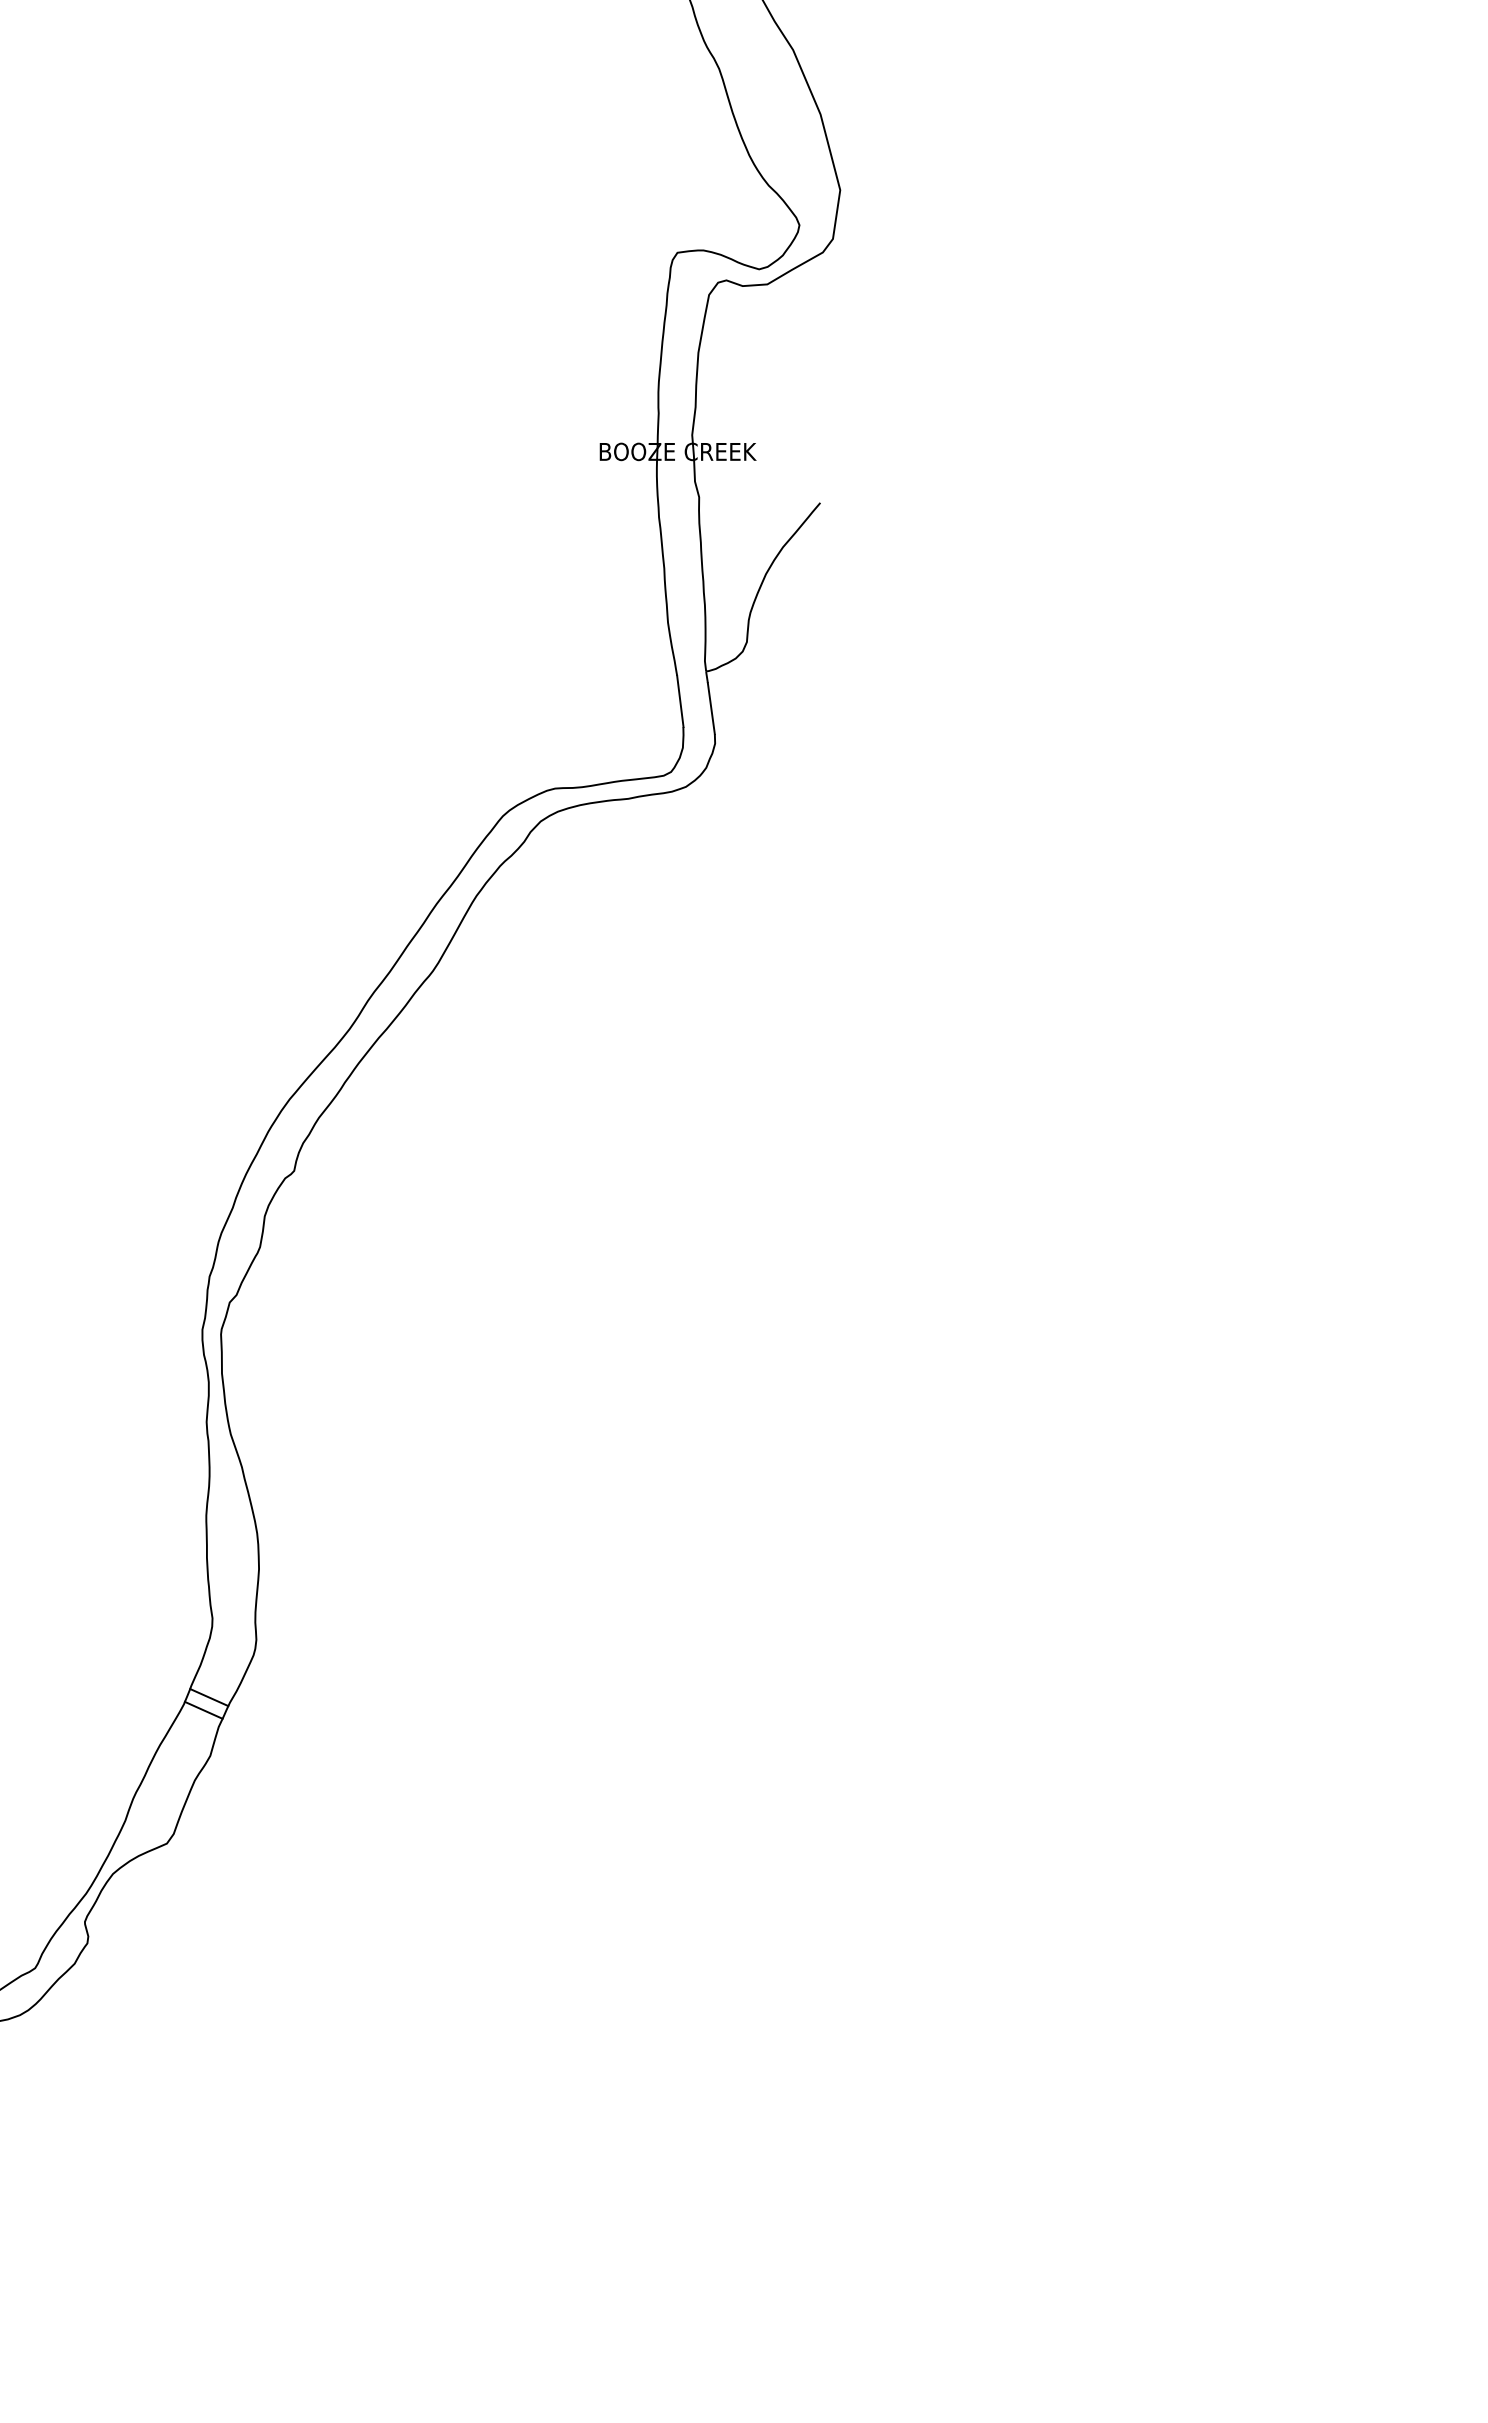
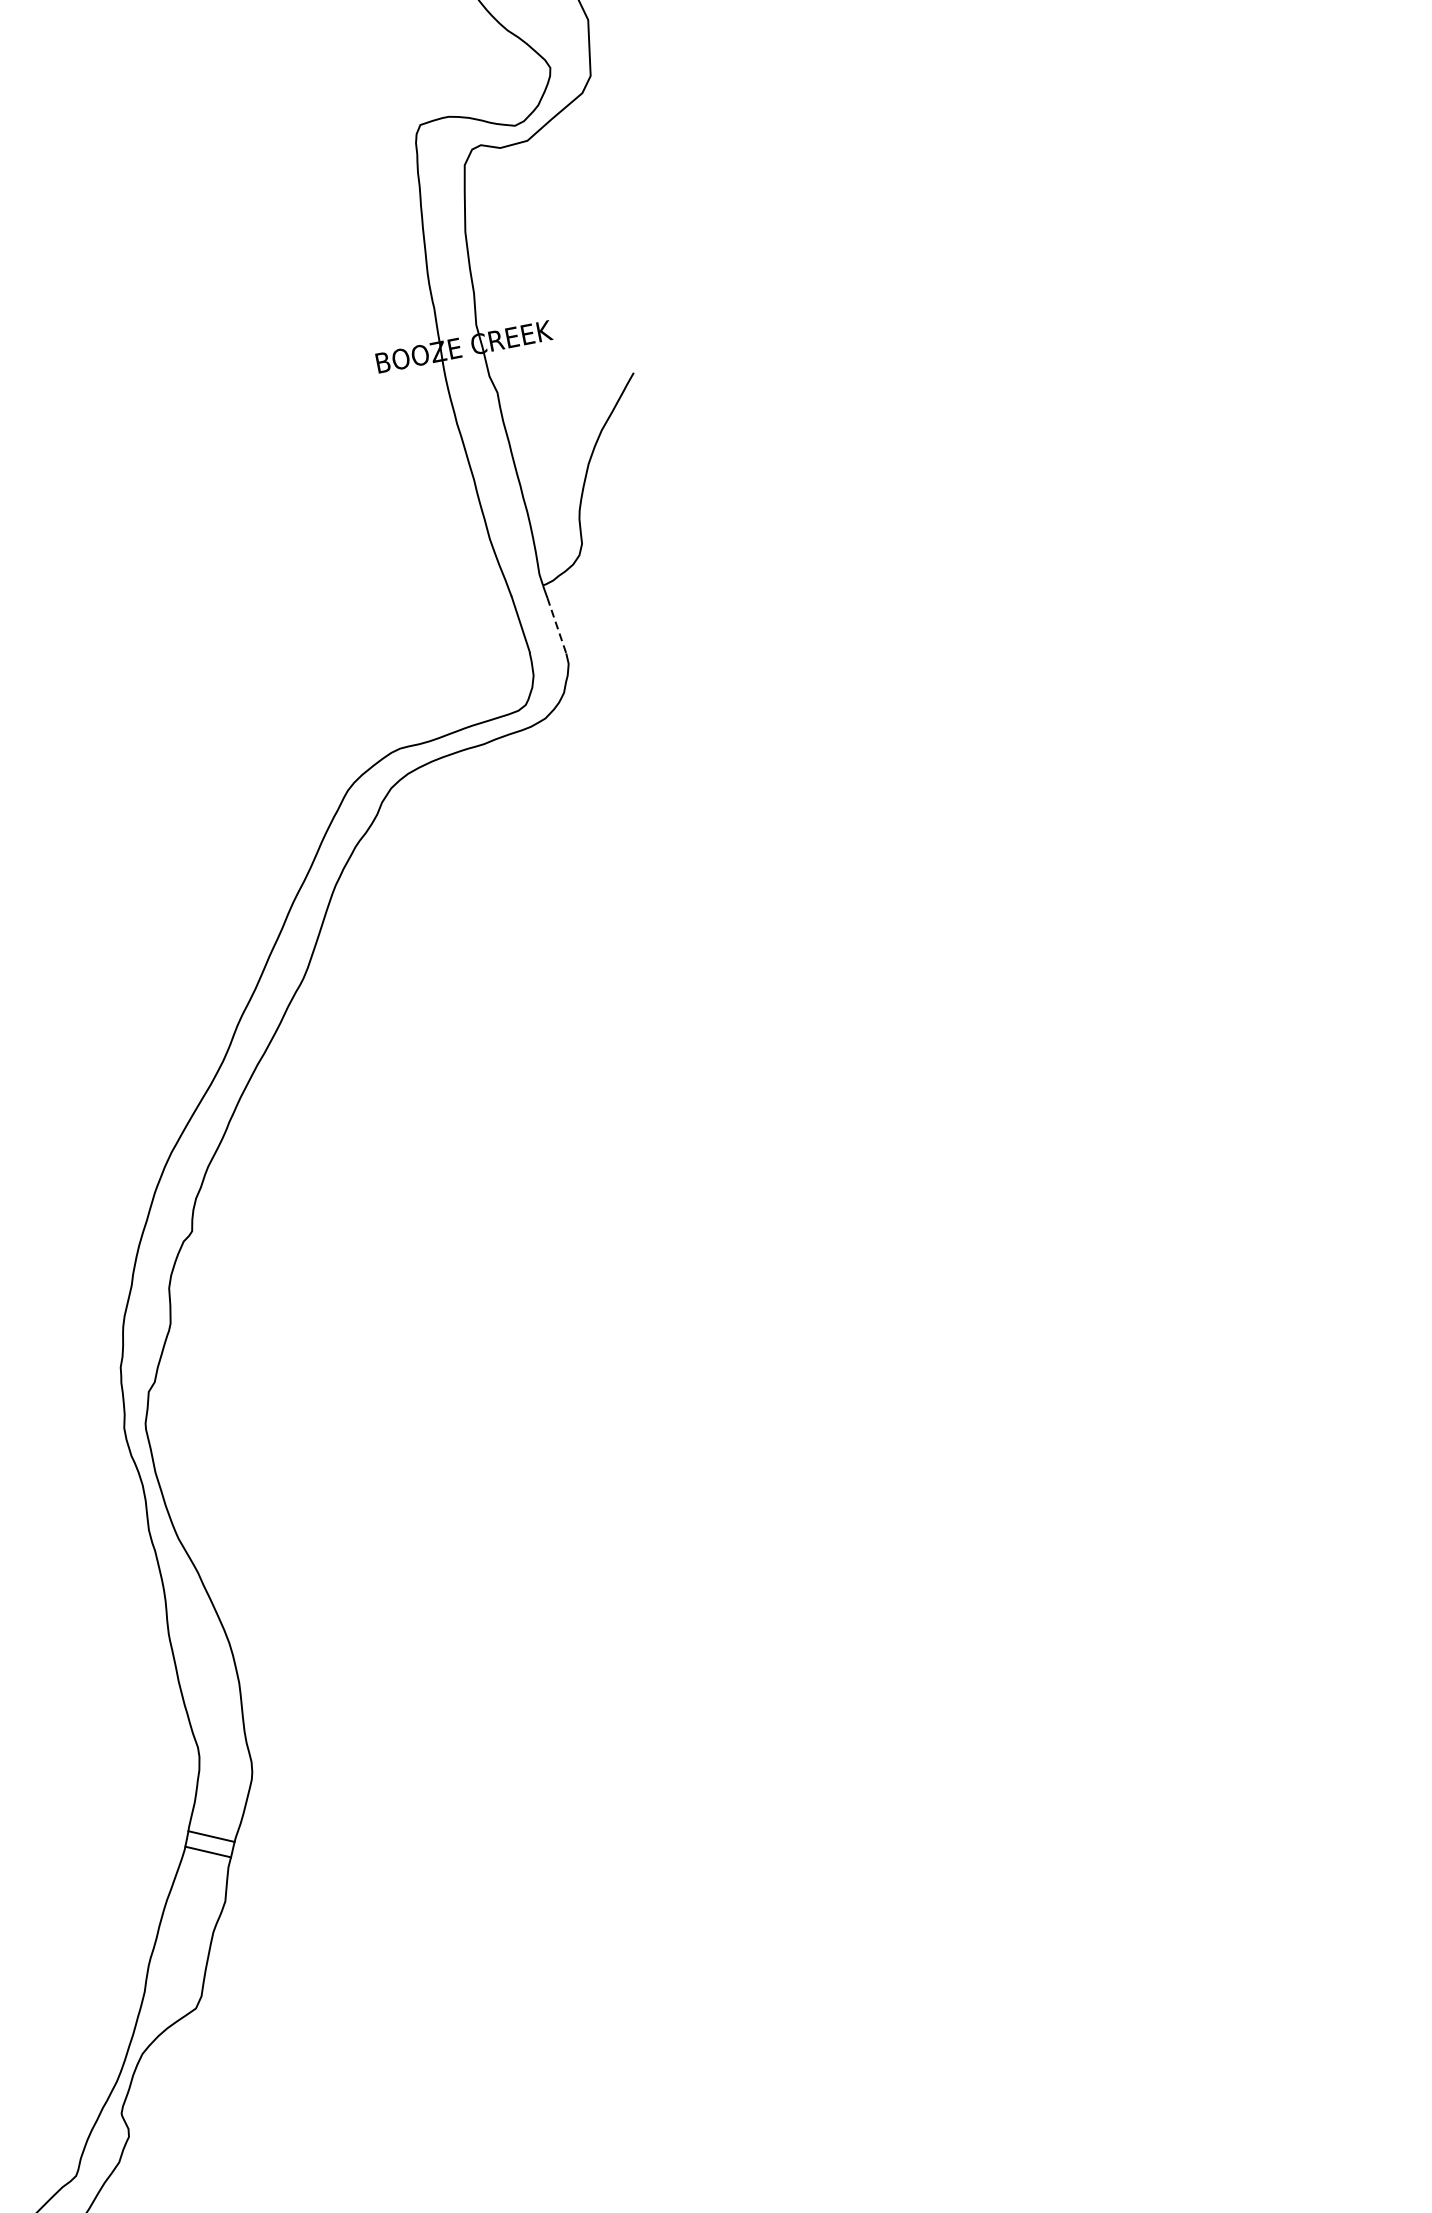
line: (711, 708) -> (556, 625), solid -> dashed

